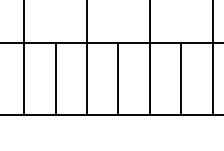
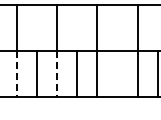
line: (181, 78) -> (117, 73), removed
line: (23, 79) -> (16, 74), solid -> dashed
line: (87, 79) -> (57, 74), solid -> dashed

